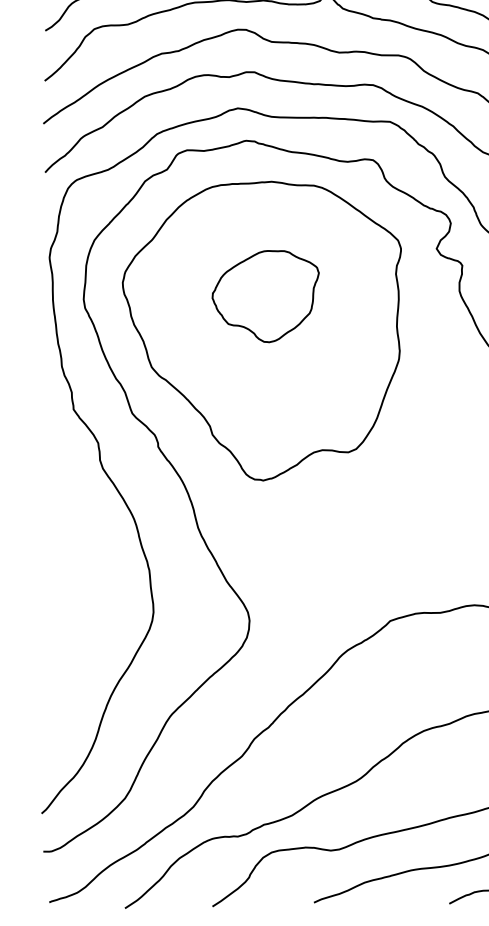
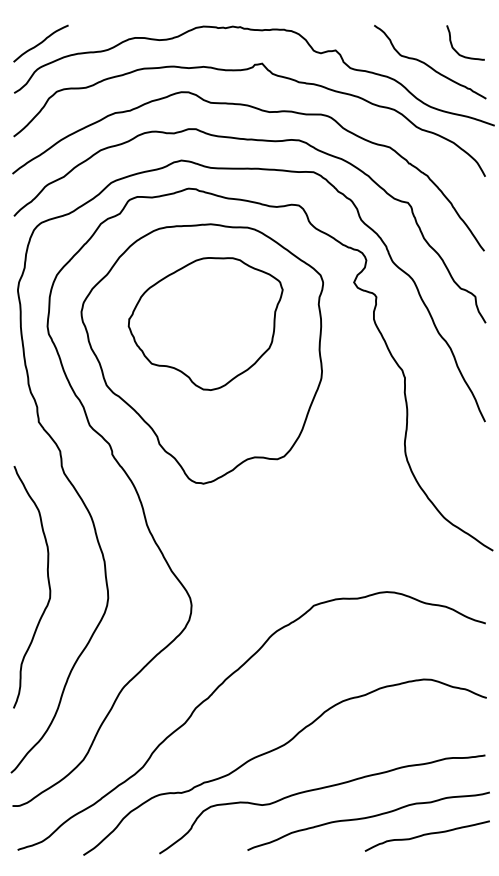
part: (265, 296) -> (205, 323), size x1.67
curve: (84, 600) -> (48, 587), added

